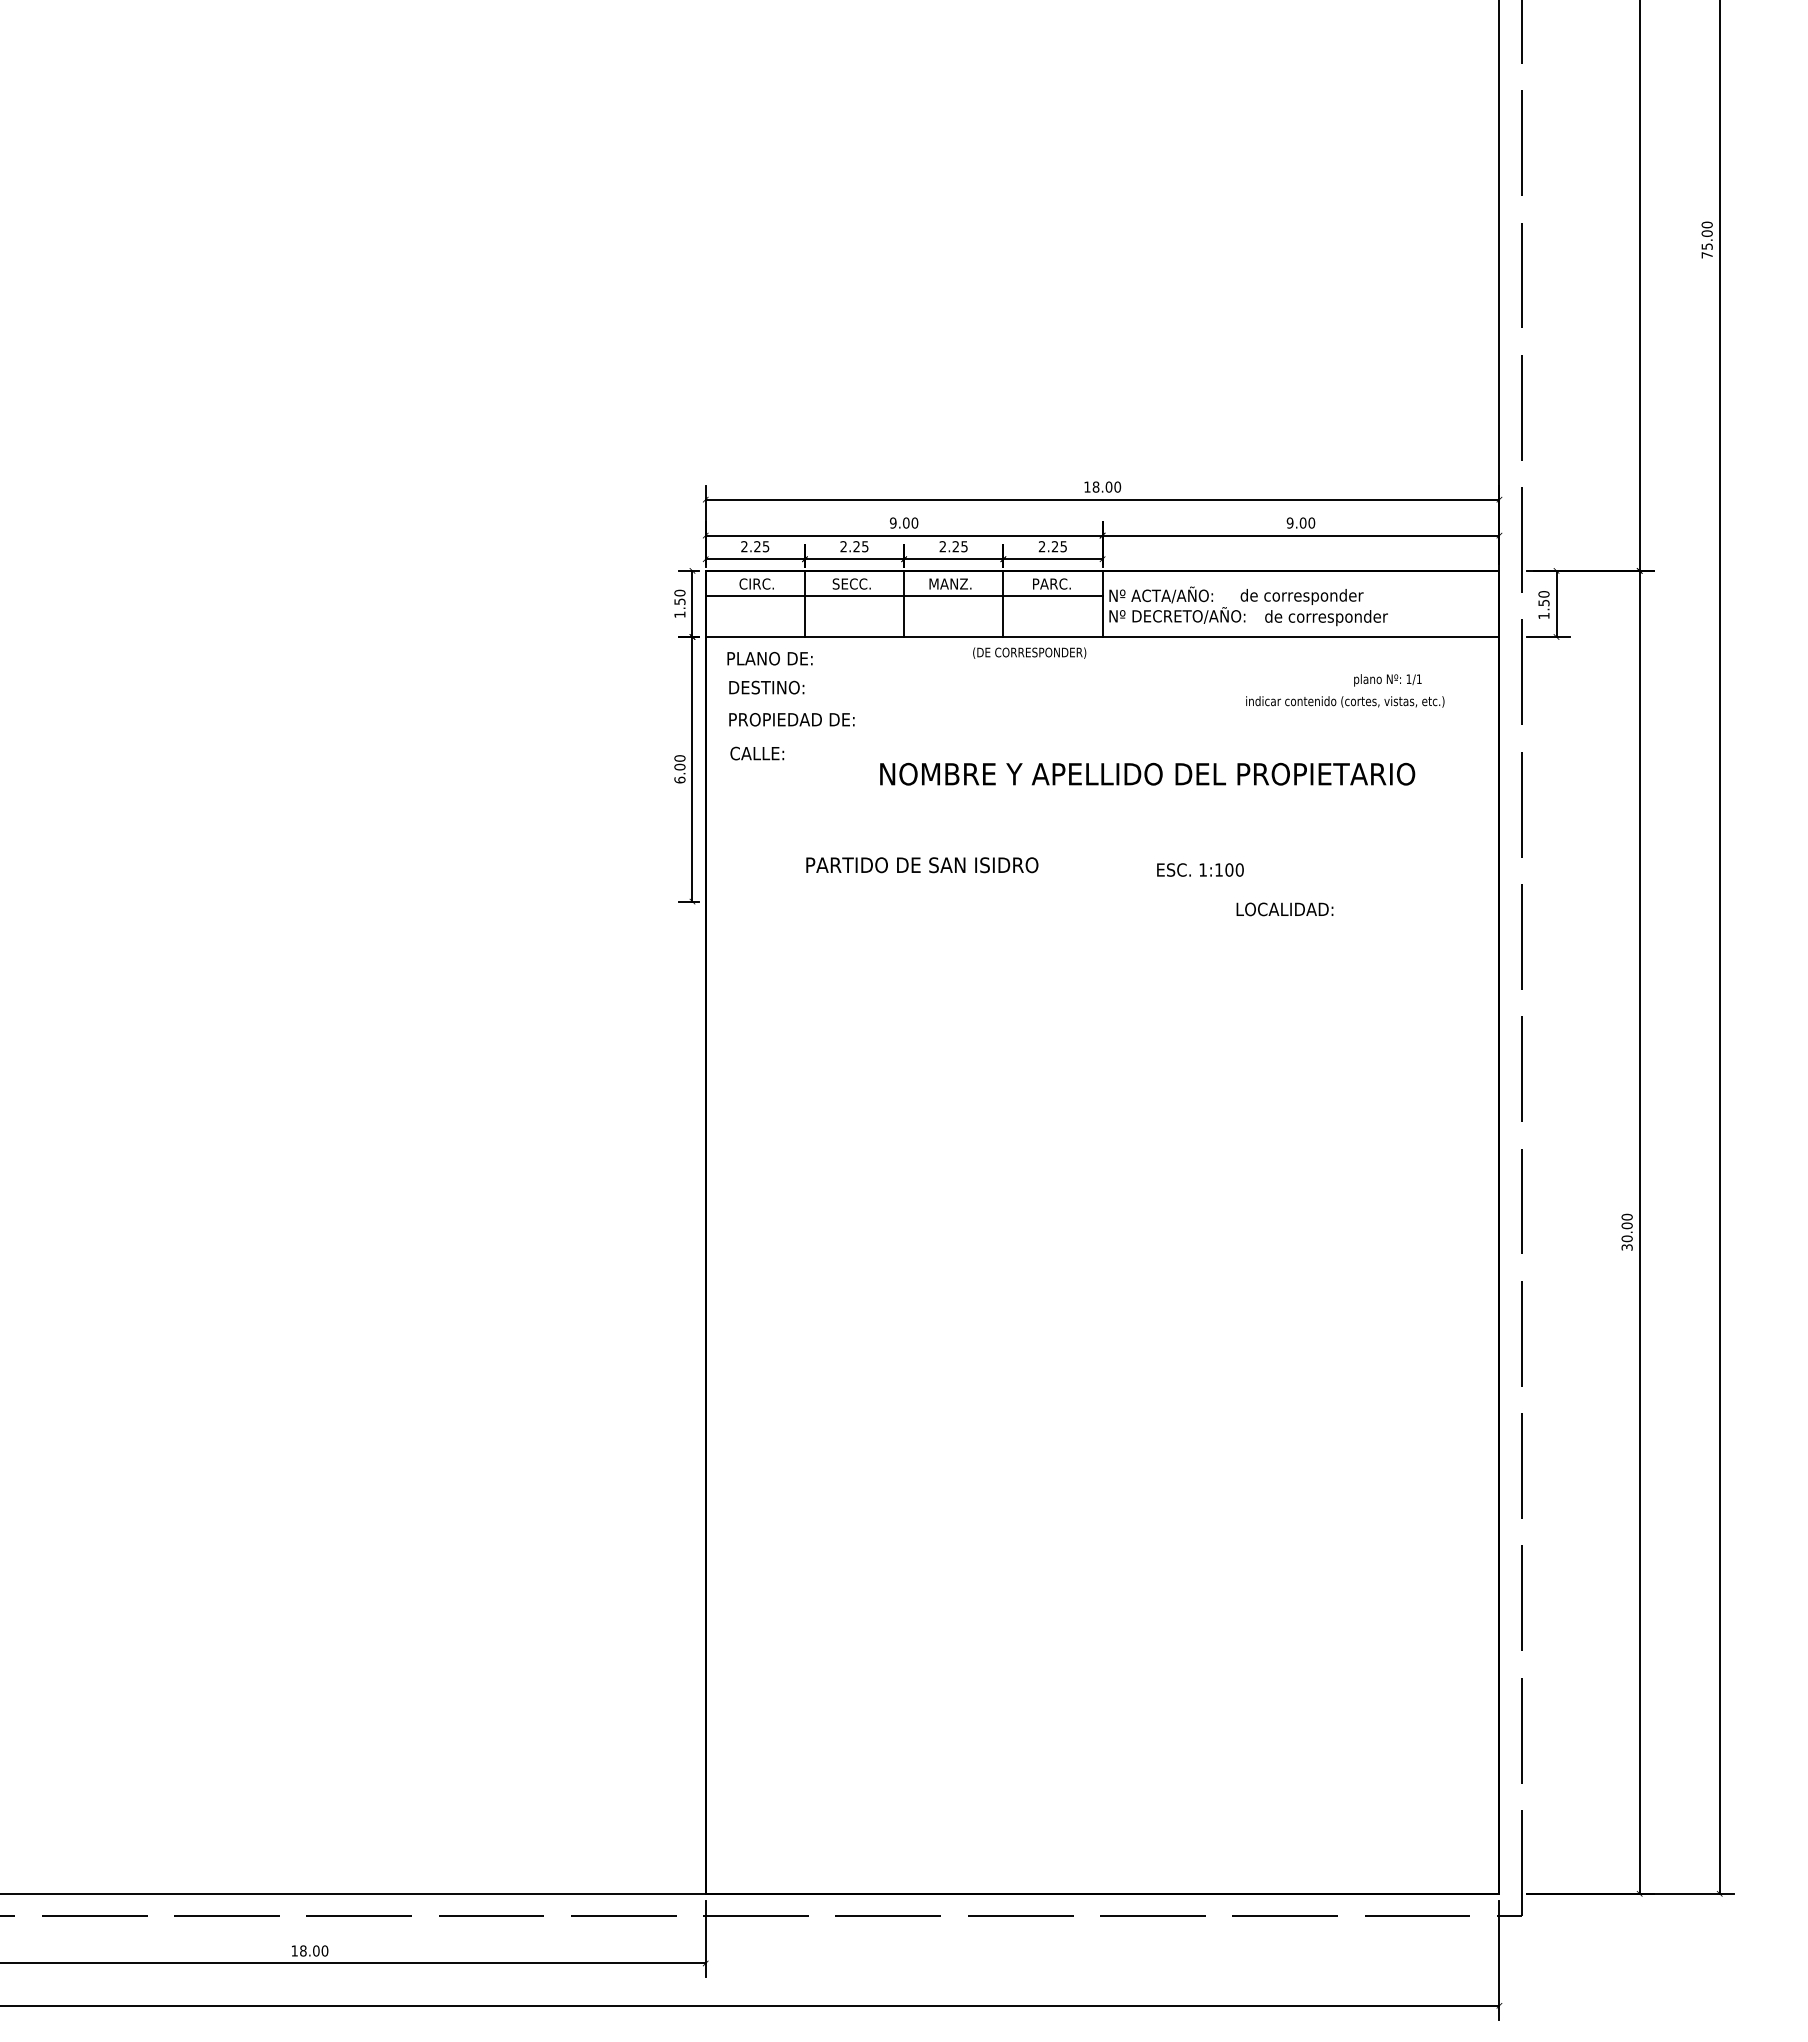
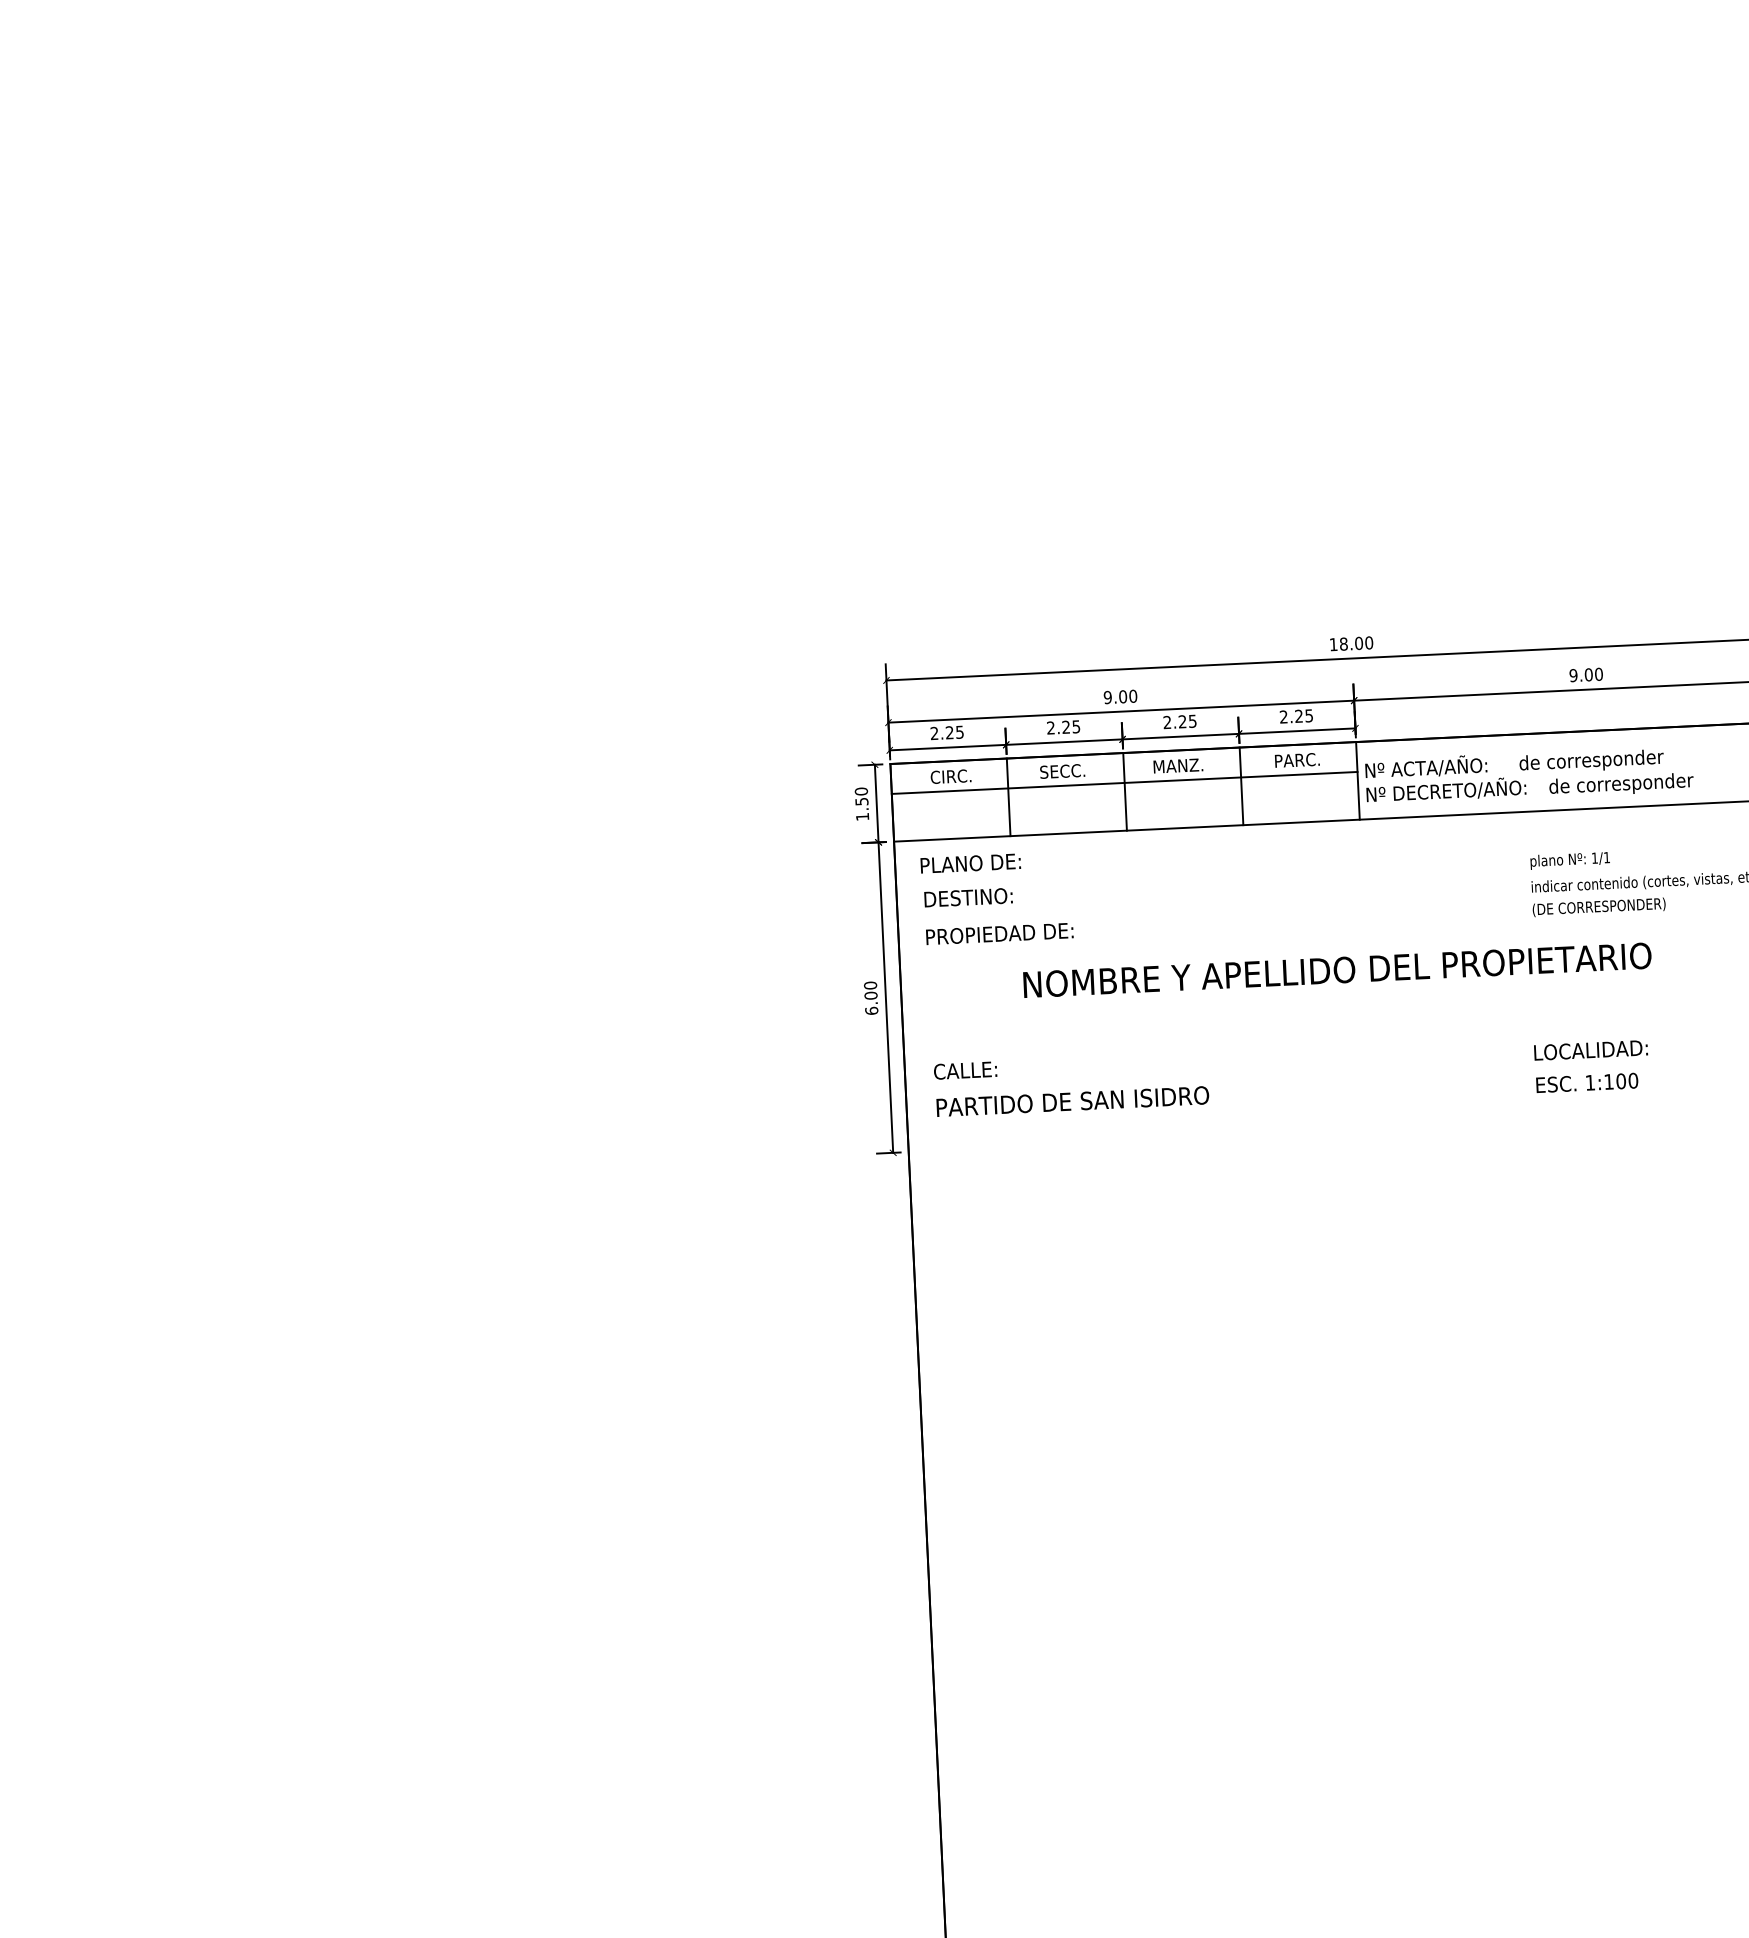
text: (1029, 652) -> (1598, 906), moved
text: (1387, 680) -> (1569, 860), moved
text: (757, 753) -> (965, 1070), moved
text: (1147, 773) -> (1337, 969), moved
text: (922, 865) -> (1073, 1101), moved
text: (1200, 869) -> (1587, 1082), moved
text: (1284, 909) -> (1590, 1050), moved

